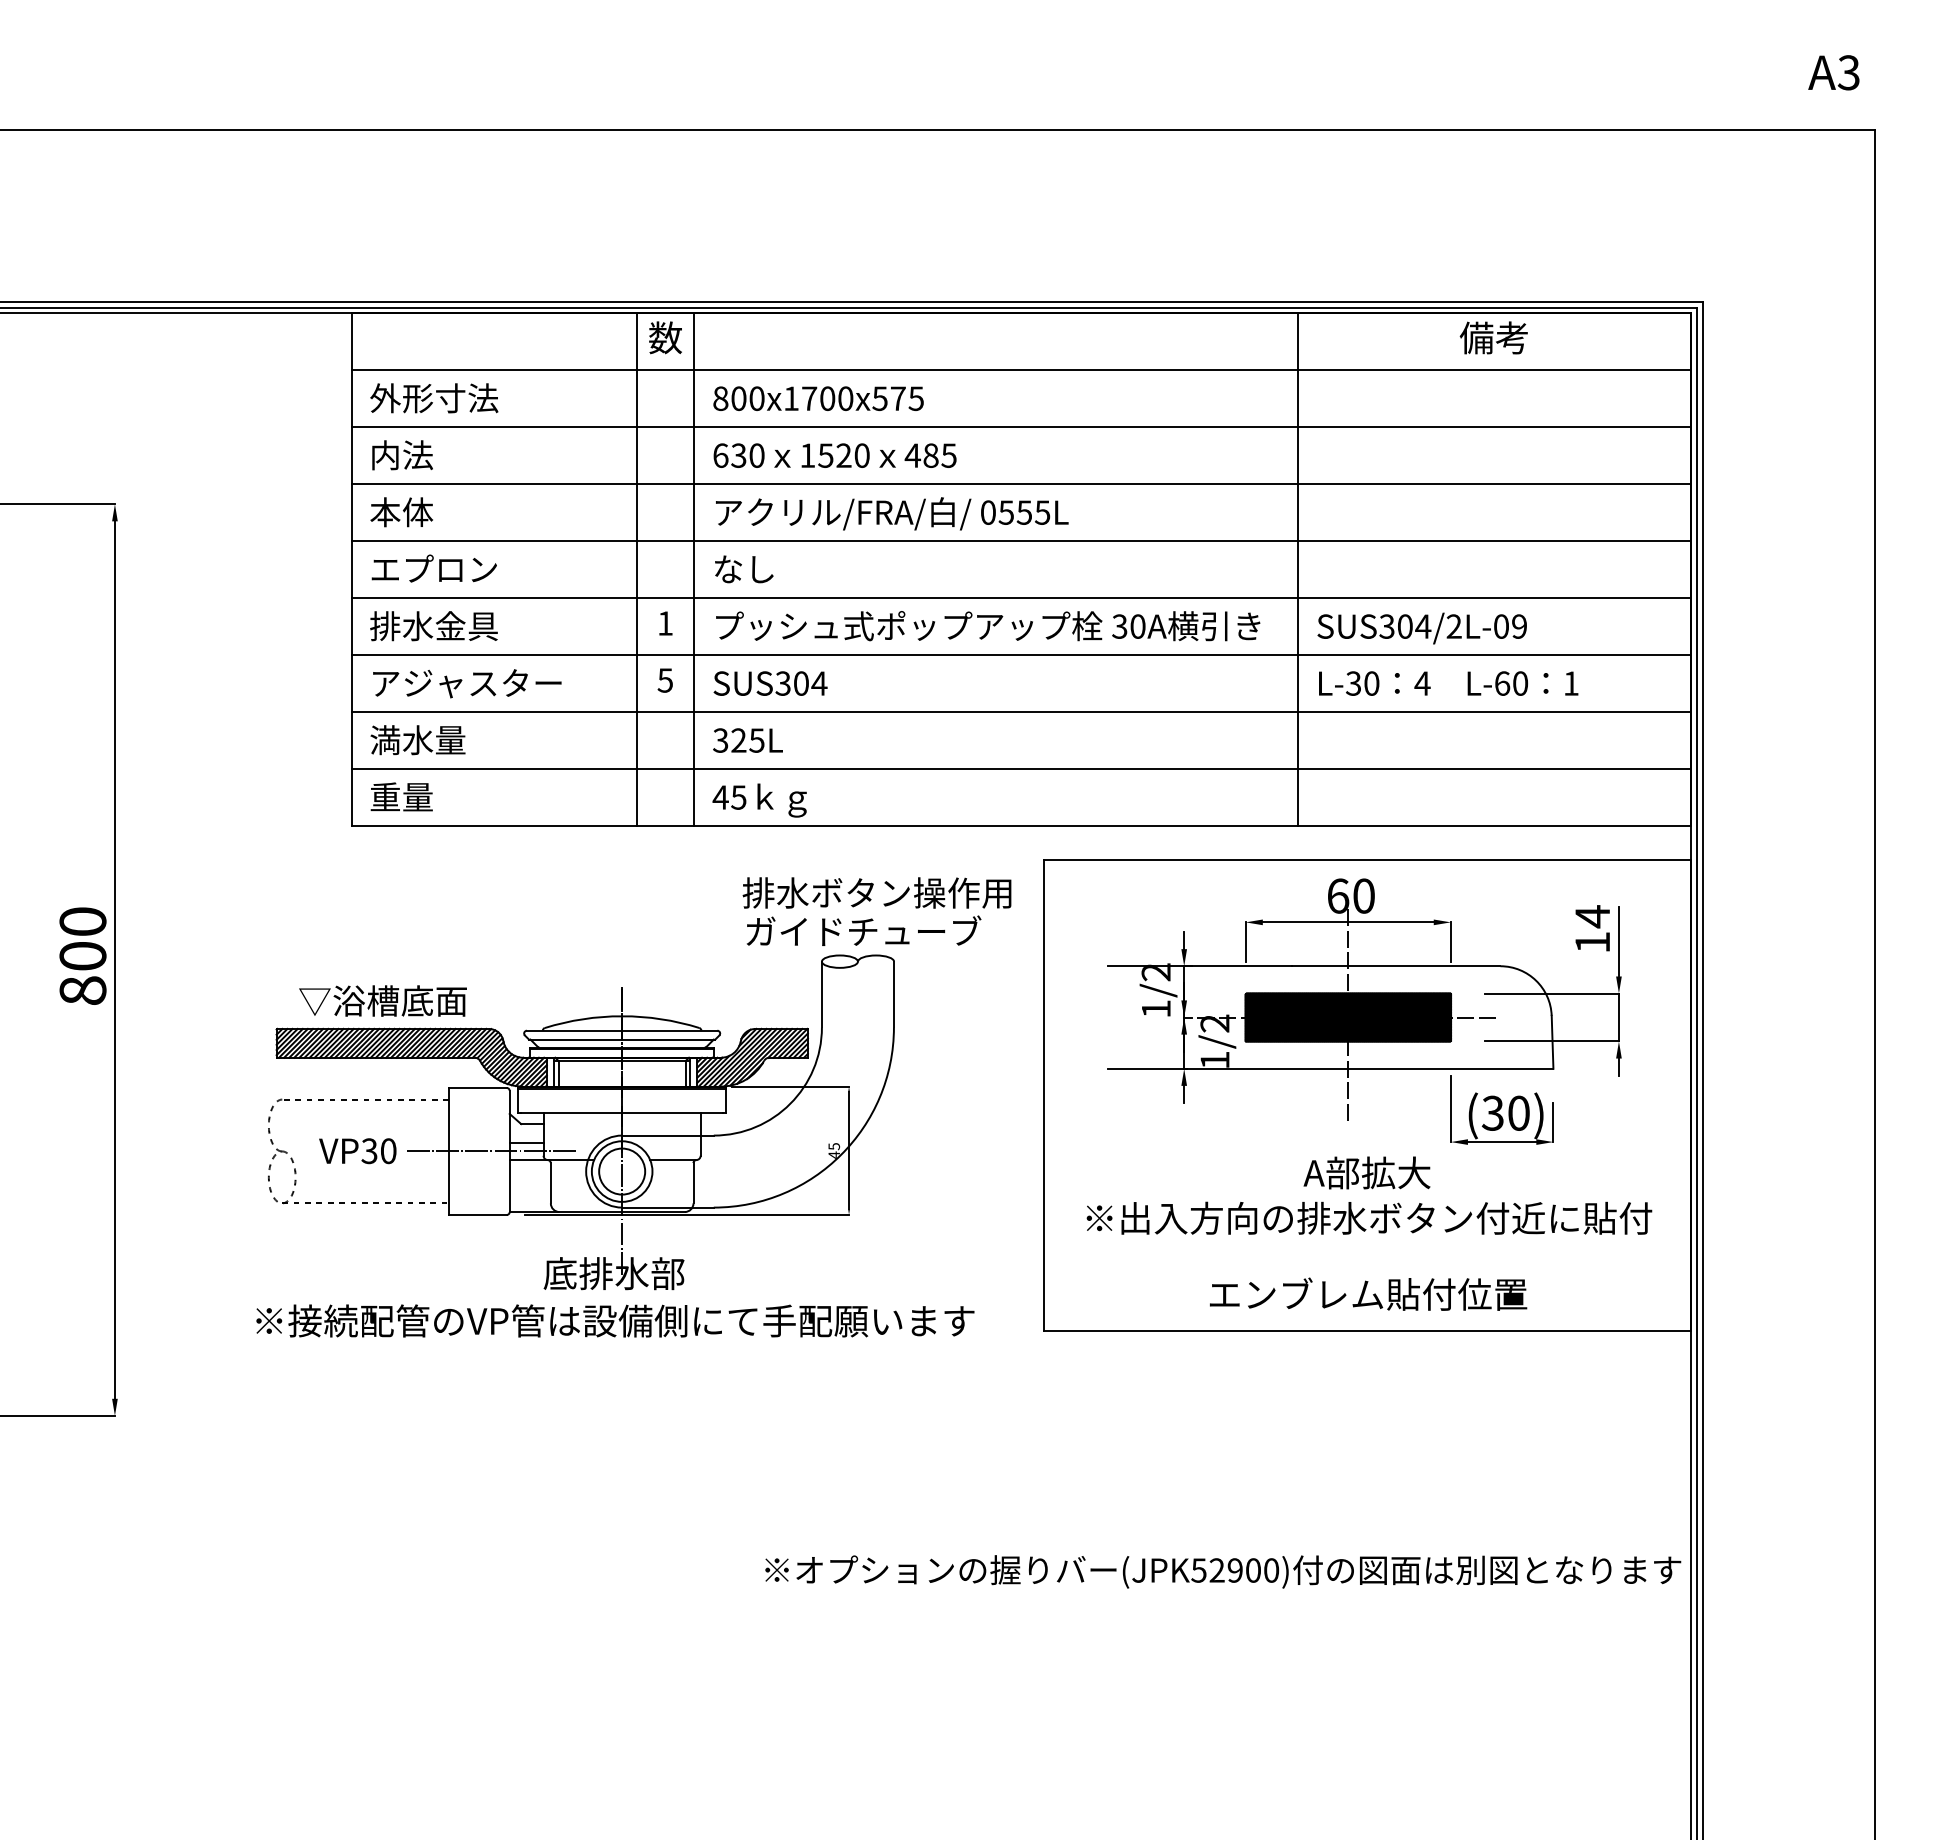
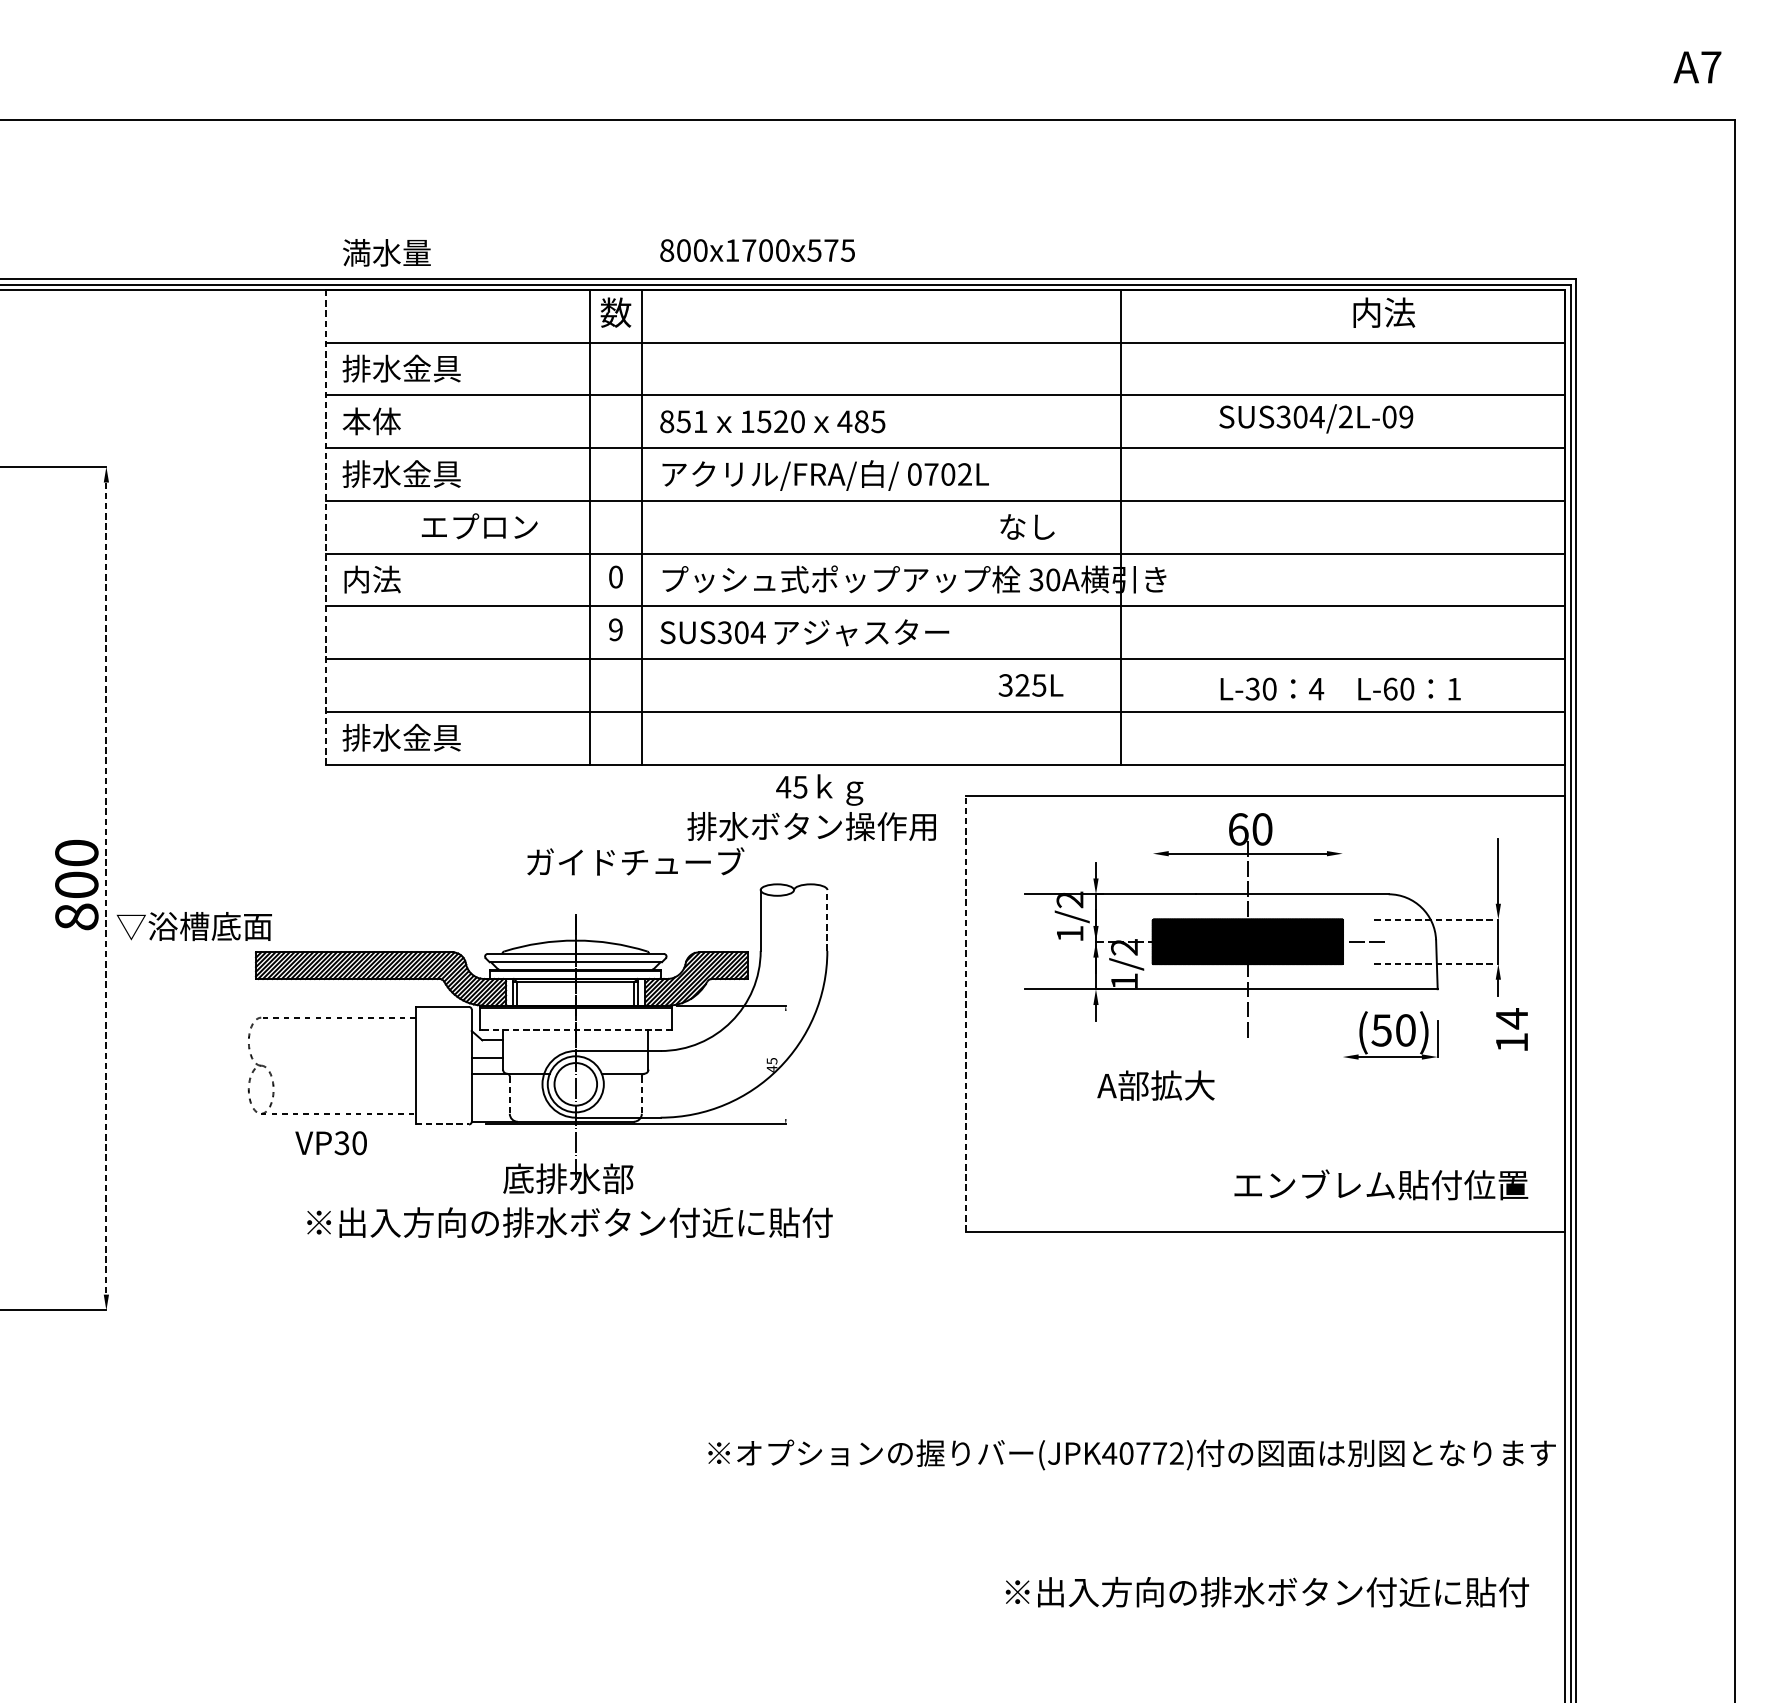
text: (1848, 72) -> (1710, 67), A3 -> A7
text: (1494, 337) -> (1383, 312), 備考 -> 内法
text: (434, 398) -> (402, 368), 外形寸法 -> 排水金具
text: (818, 398) -> (757, 250), moved
text: (401, 455) -> (371, 421), 内法 -> 本体
text: (738, 455) -> (683, 421), 630 -> 851
text: (433, 512) -> (401, 474), 本体 -> 排水金具
text: (1024, 512) -> (948, 474), 0555L -> 0702L
text: (433, 568) -> (478, 526), moved
text: (744, 569) -> (1027, 527), moved
line: (1297, 569) -> (1120, 527), moved
line: (352, 570) -> (326, 528), solid -> dashed
text: (665, 623) -> (615, 577), 1 -> 0
text: (433, 626) -> (401, 579), 排水金具 -> 内法
text: (1421, 628) -> (1315, 418), moved
text: (664, 680) -> (614, 629), 5 -> 9
text: (467, 683) -> (862, 632), moved
text: (1448, 683) -> (1340, 689), moved
text: (417, 740) -> (386, 253), moved
text: (747, 740) -> (1030, 685), moved
text: (433, 797) -> (401, 738), 重量 -> 排水金具
text: (759, 800) -> (819, 789), moved
text: (1592, 928) -> (1511, 1029), moved
text: (863, 930) -> (635, 861), moved
line: (1245, 941) -> (1152, 871), removed
line: (1450, 941) -> (1342, 871), removed
line: (114, 960) -> (105, 888), solid -> dashed
line: (1552, 993) -> (1436, 919), solid -> dashed
line: (894, 994) -> (827, 920), solid -> dashed
text: (382, 1000) -> (193, 926), moved
line: (1552, 1041) -> (1436, 963), solid -> dashed
line: (1044, 1095) -> (966, 1013), solid -> dashed
line: (1450, 1108) -> (1342, 1025), removed
line: (622, 1112) -> (576, 1029), solid -> dashed
text: (1492, 1112) -> (1381, 1029), (30) -> (50)
line: (849, 1150) -> (786, 1064), removed
text: (357, 1151) -> (330, 1143), moved
line: (491, 1151) -> (454, 1065), removed
text: (1366, 1172) -> (1155, 1085), moved
line: (550, 1183) -> (509, 1095), solid -> dashed
line: (693, 1183) -> (641, 1095), solid -> dashed
line: (478, 1214) -> (442, 1124), solid -> dashed
text: (1369, 1217) -> (1267, 1591), moved
text: (1368, 1293) -> (1381, 1184), moved
text: (615, 1320) -> (569, 1222), ※接続配管のVP管は設備側にて手配願います -> ※出入方向の排水ボタン付近に貼付
text: (1234, 1570) -> (1142, 1453), (JPK52900) -> (JPK40772)

